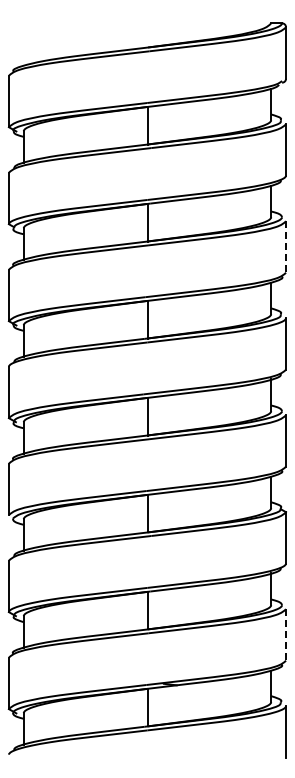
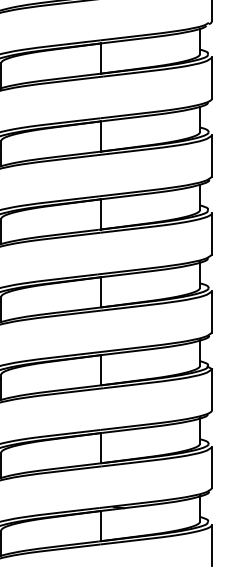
line: (286, 246) -> (212, 155), dashed -> solid
line: (286, 634) -> (212, 467), dashed -> solid

